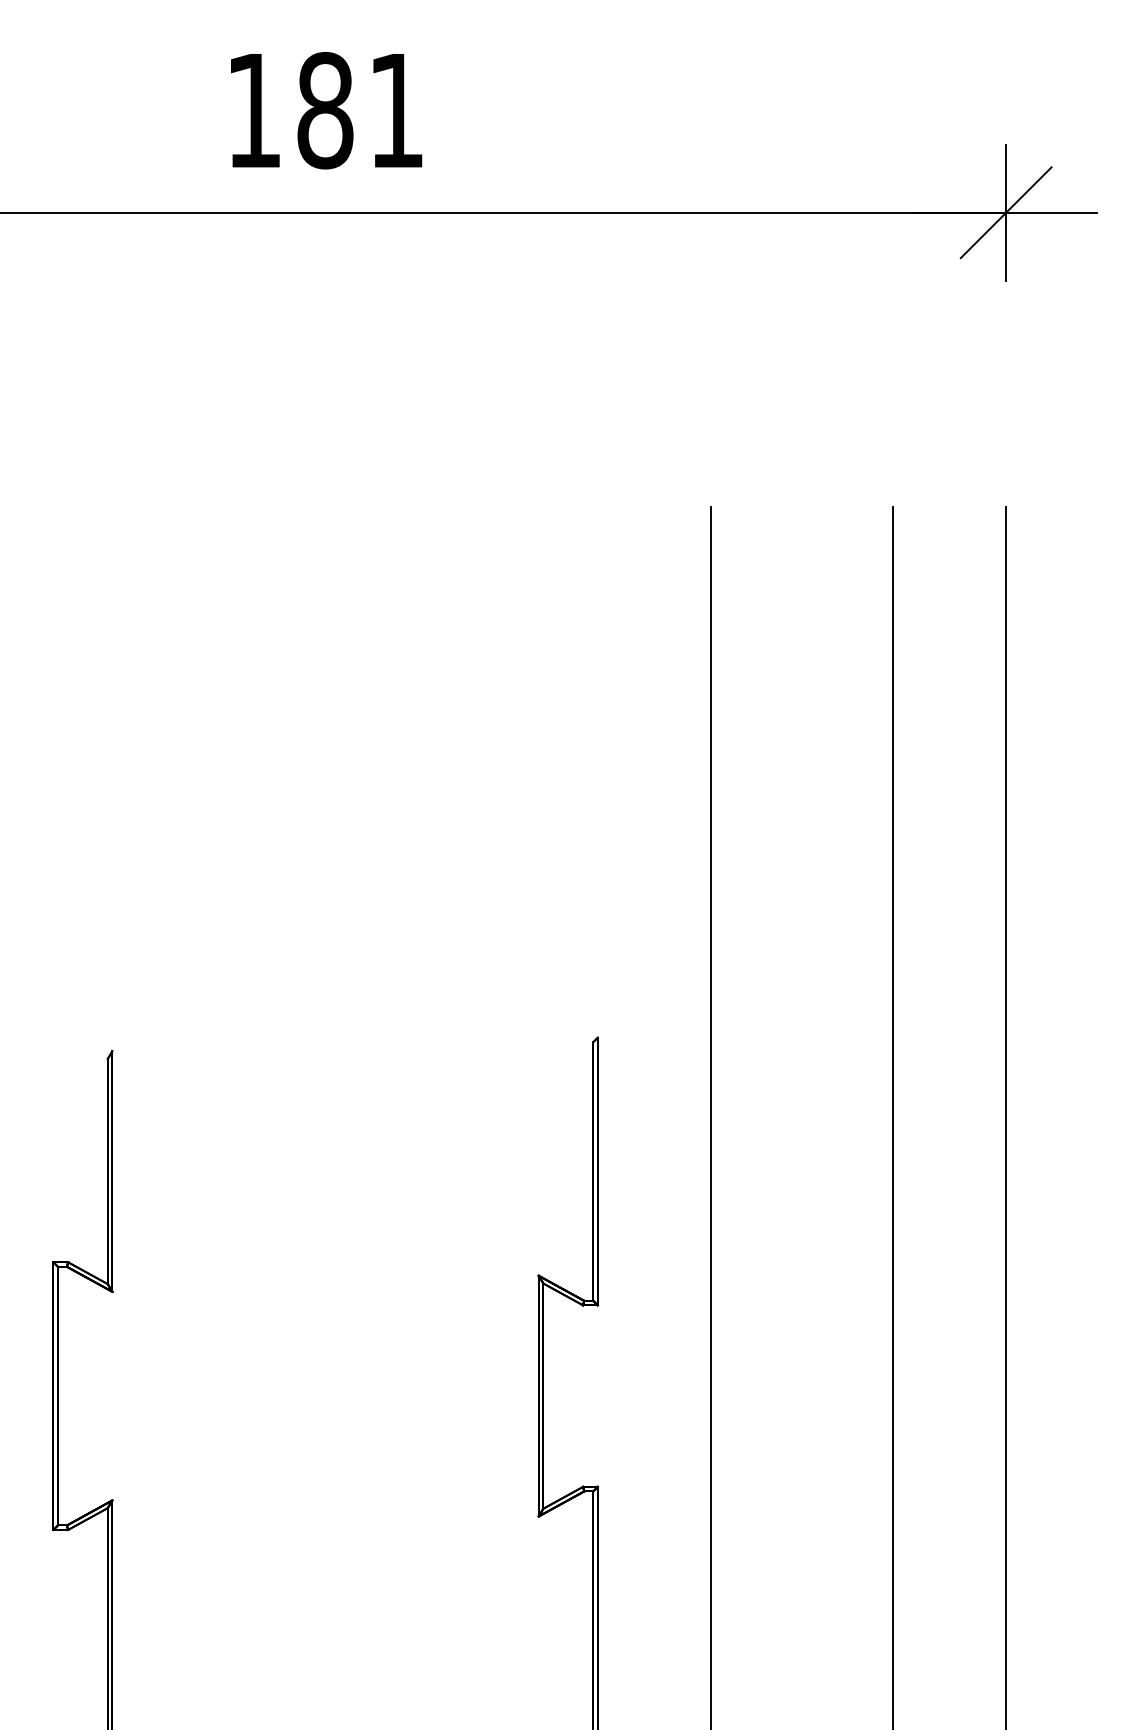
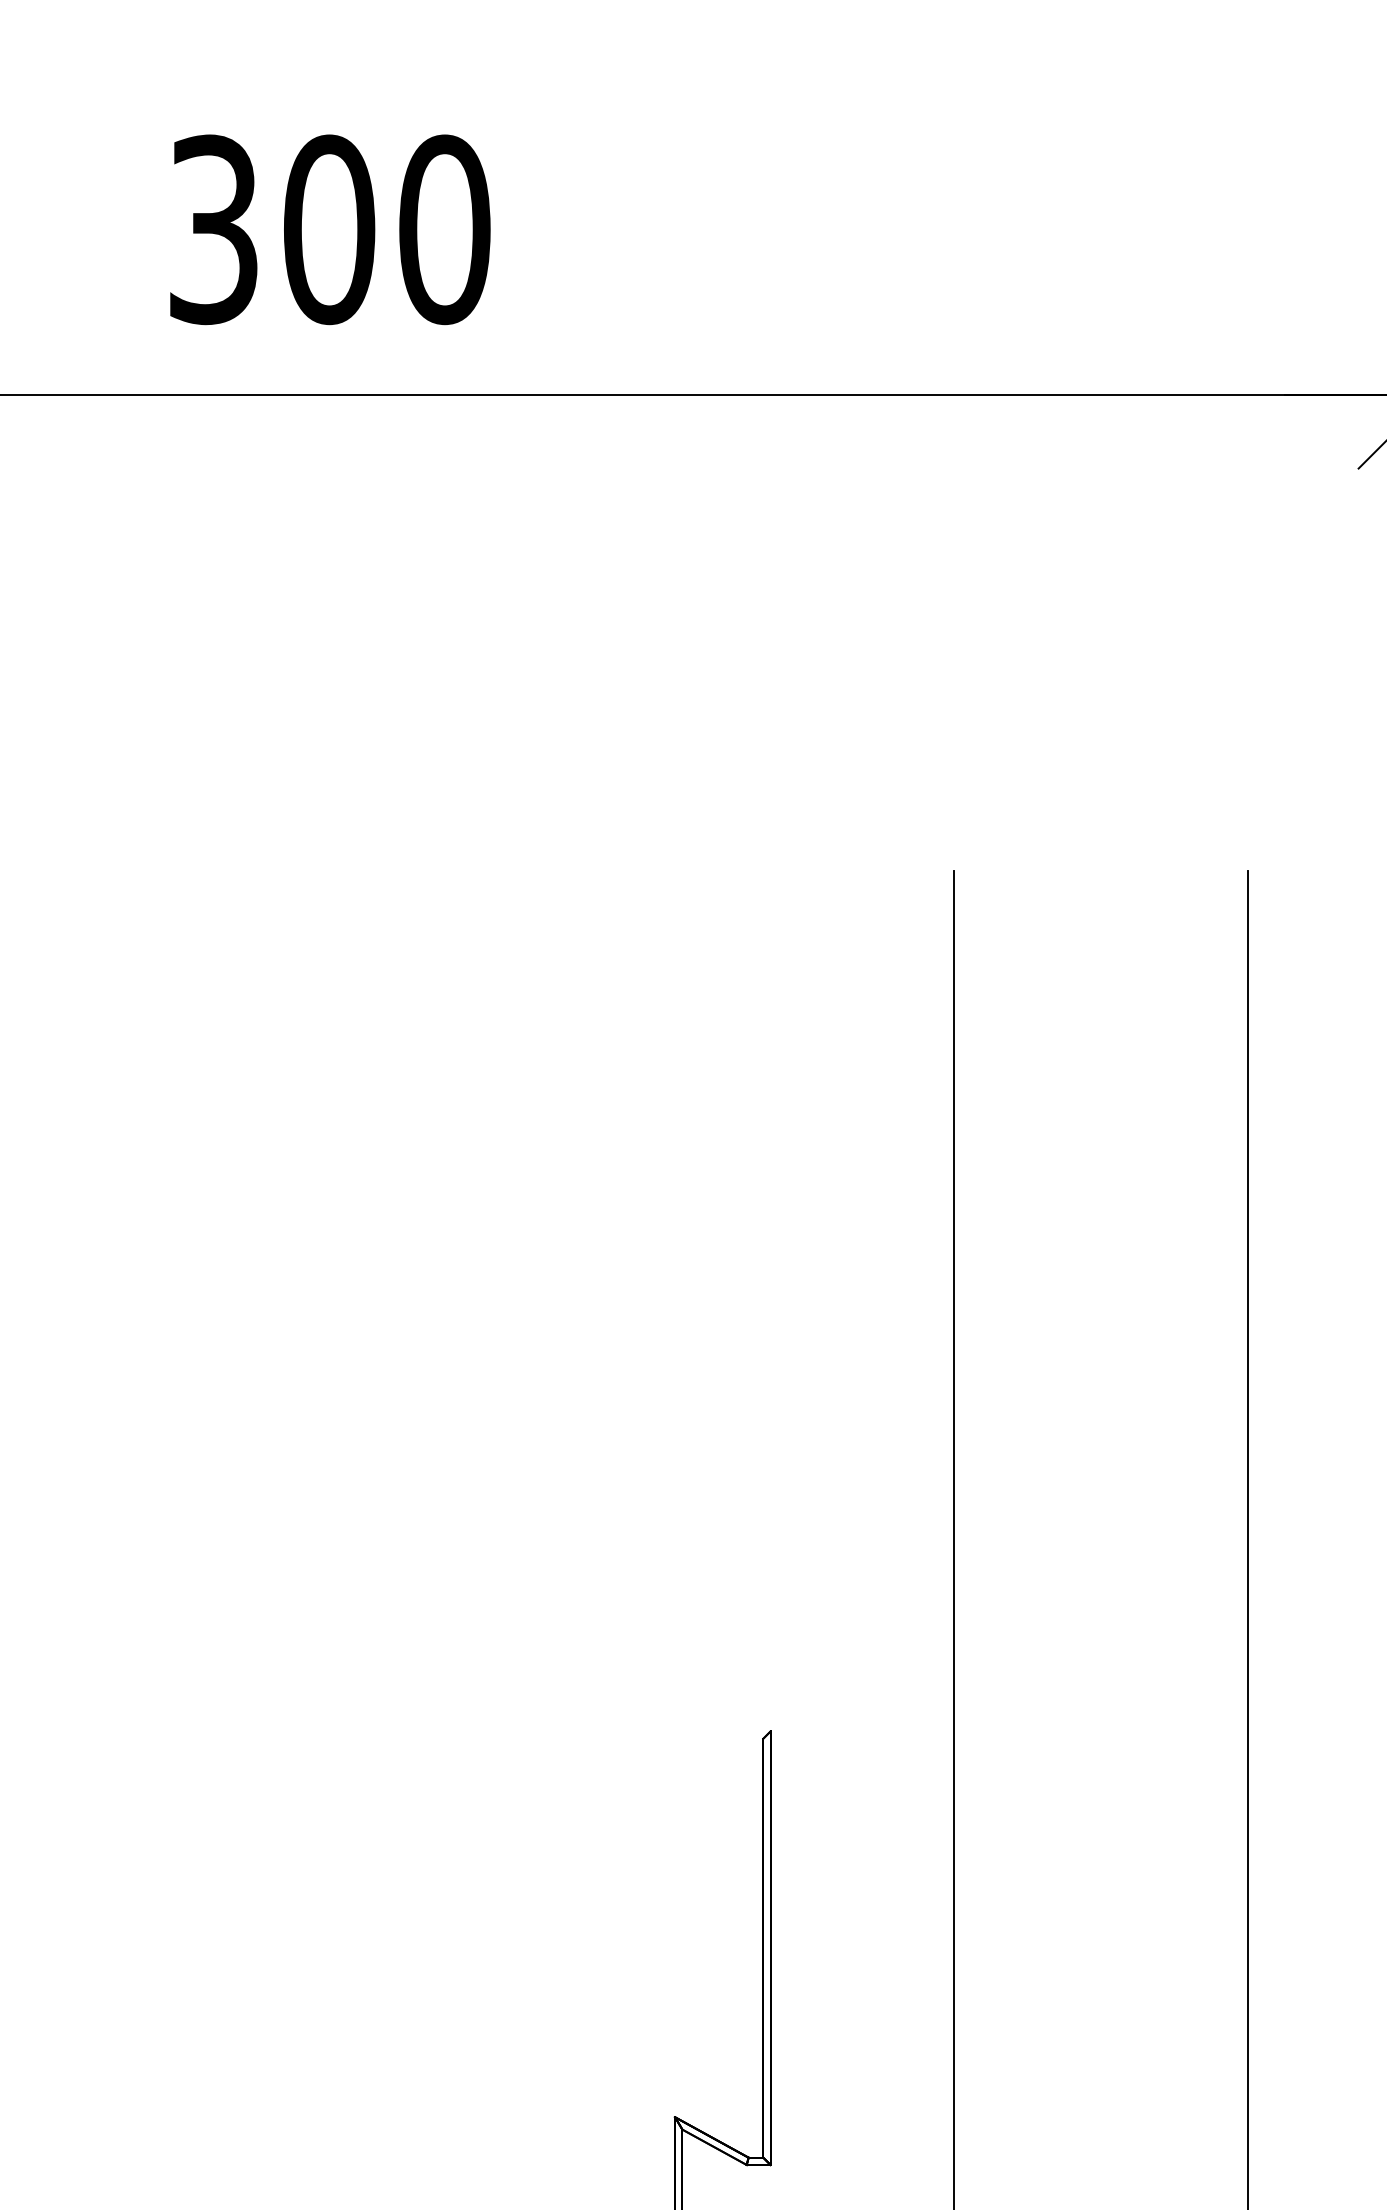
text: (325, 110) -> (329, 229), 181 -> 300

